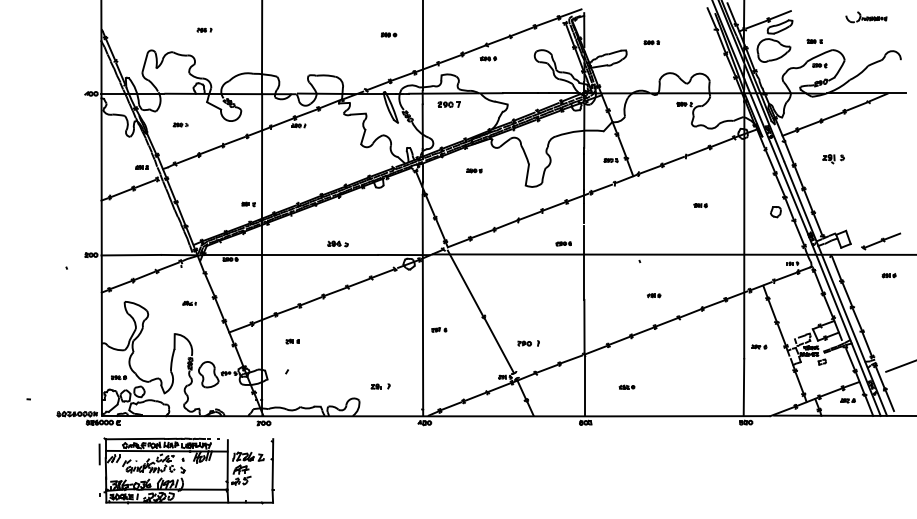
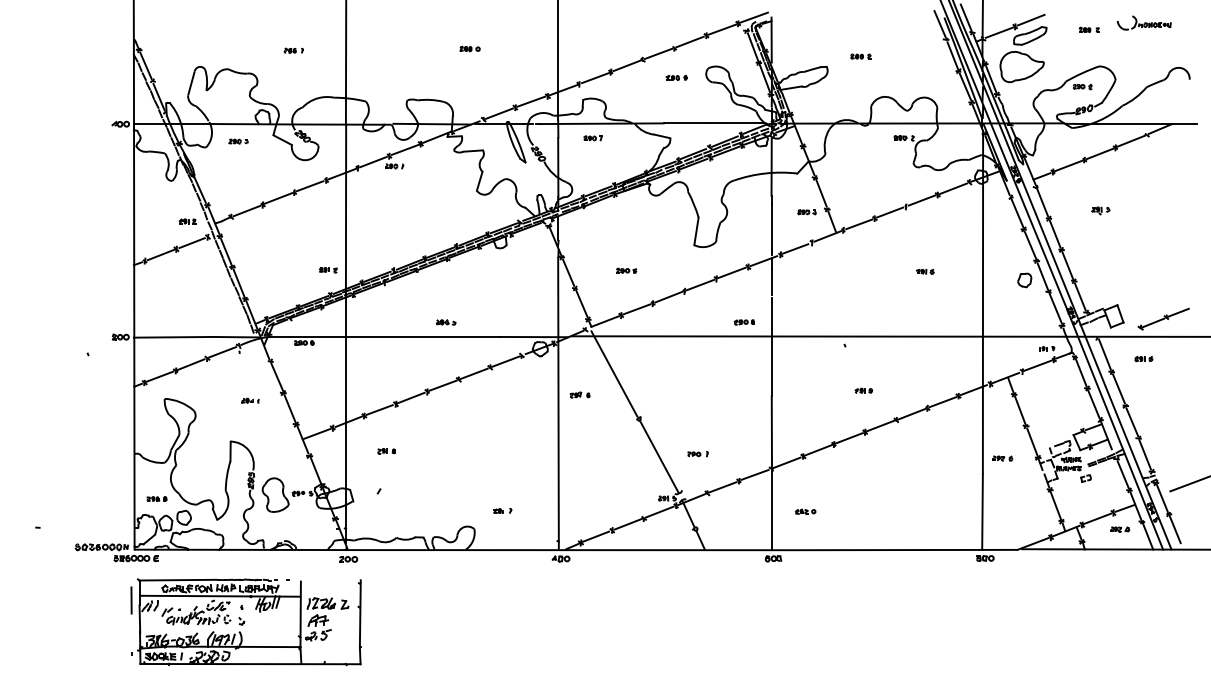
part: (204, 29) -> (293, 49), moved
part: (388, 34) -> (469, 48), moved
part: (814, 40) -> (1088, 28), moved
part: (488, 58) -> (676, 77), moved
part: (448, 104) -> (592, 138), size x0.62
part: (180, 124) -> (238, 140), moved
part: (833, 159) -> (1100, 210), size x0.62
part: (474, 170) -> (626, 270), moved
part: (337, 243) -> (445, 321), size x0.71
part: (888, 275) -> (1143, 358), moved
part: (439, 329) -> (580, 394), moved
part: (528, 343) -> (697, 453), size x0.71
part: (380, 386) -> (502, 510), size x0.71
part: (626, 386) -> (804, 510), moved

